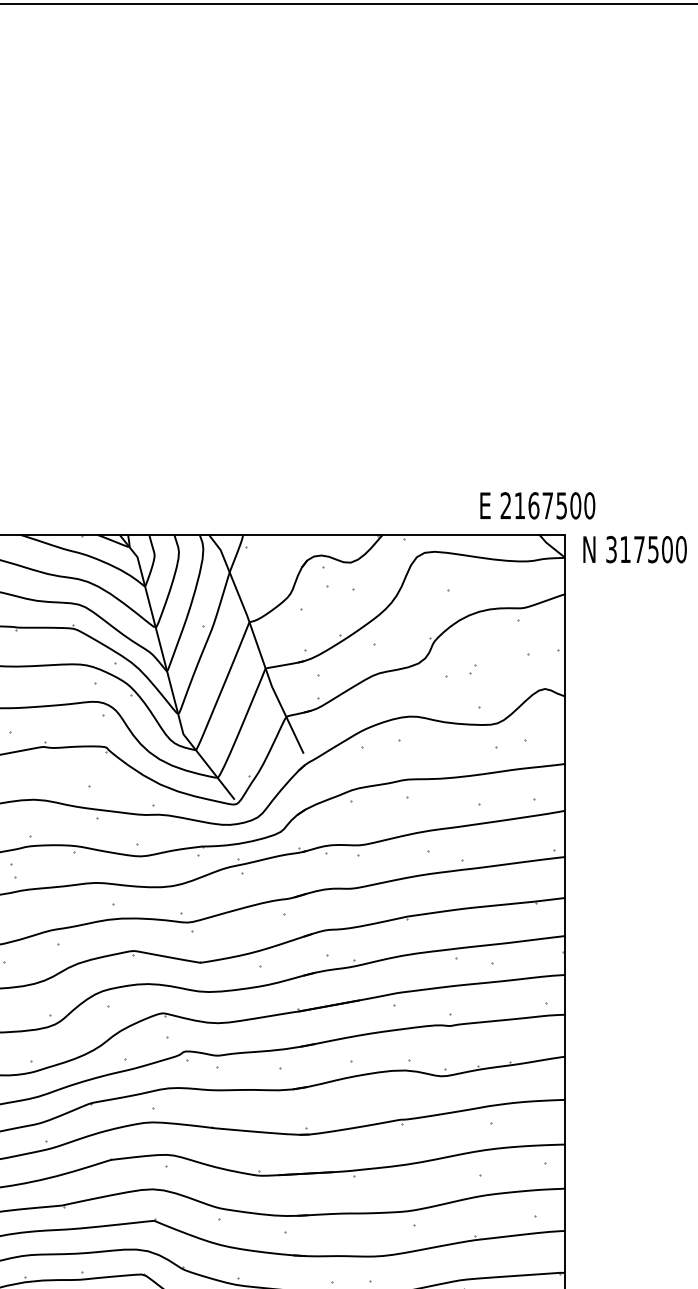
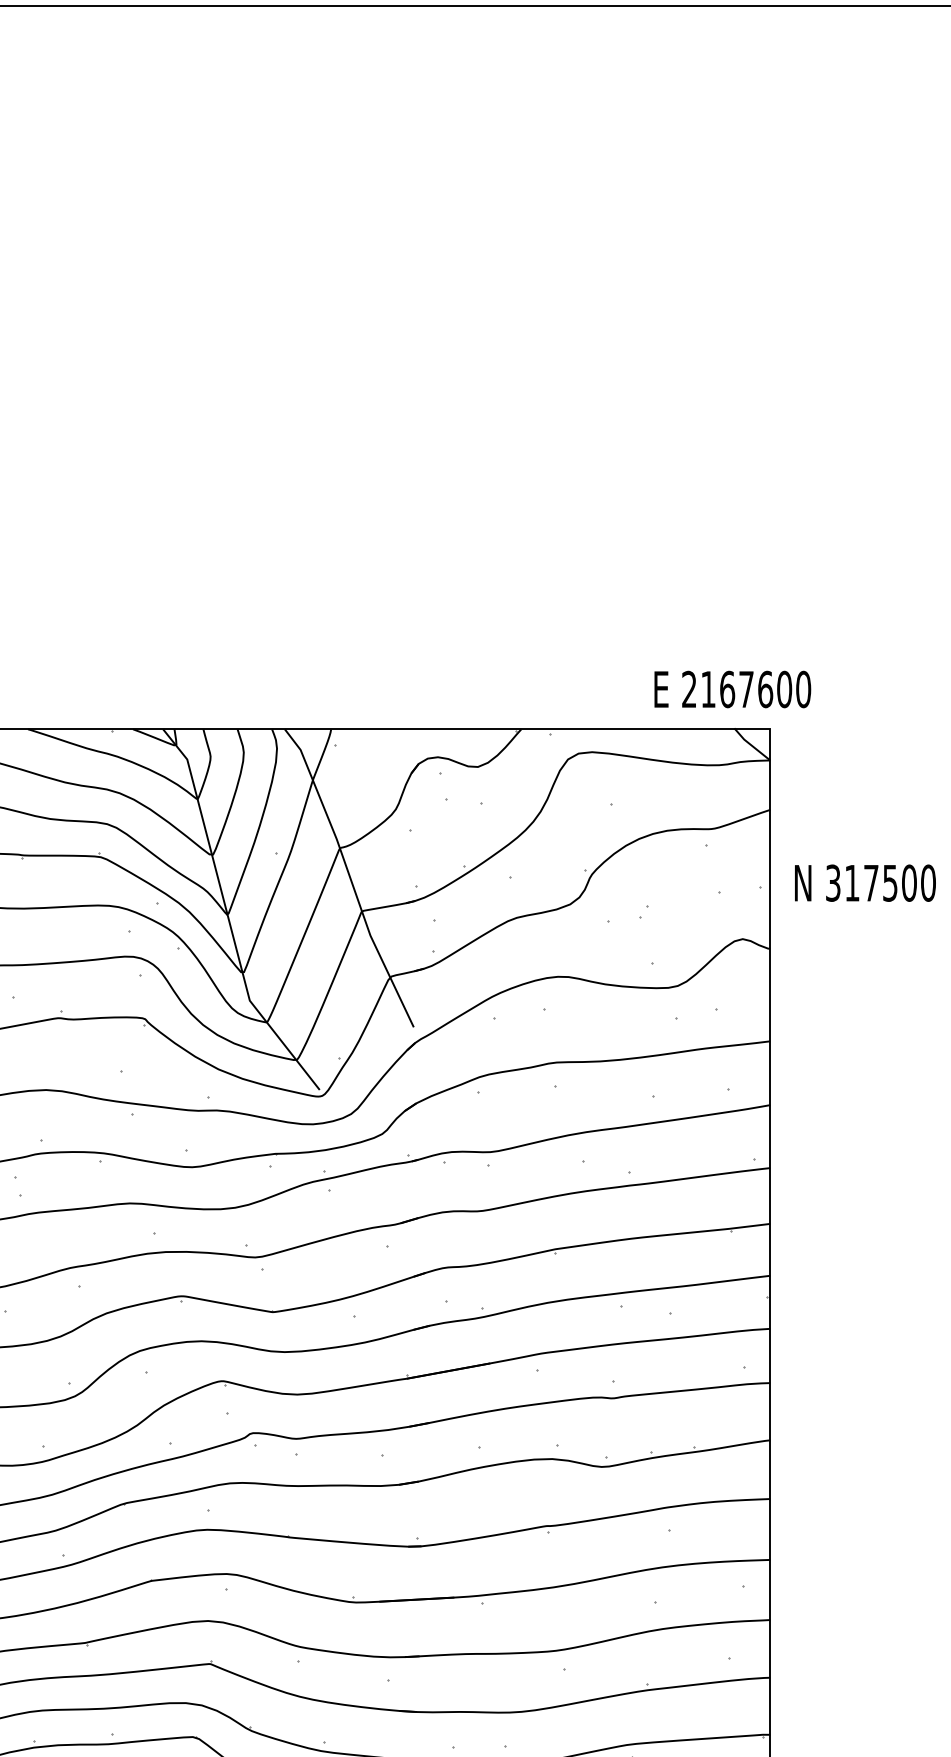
text: (561, 505) -> (765, 689), 2167500 -> 2167600
text: (635, 549) -> (865, 882), moved

